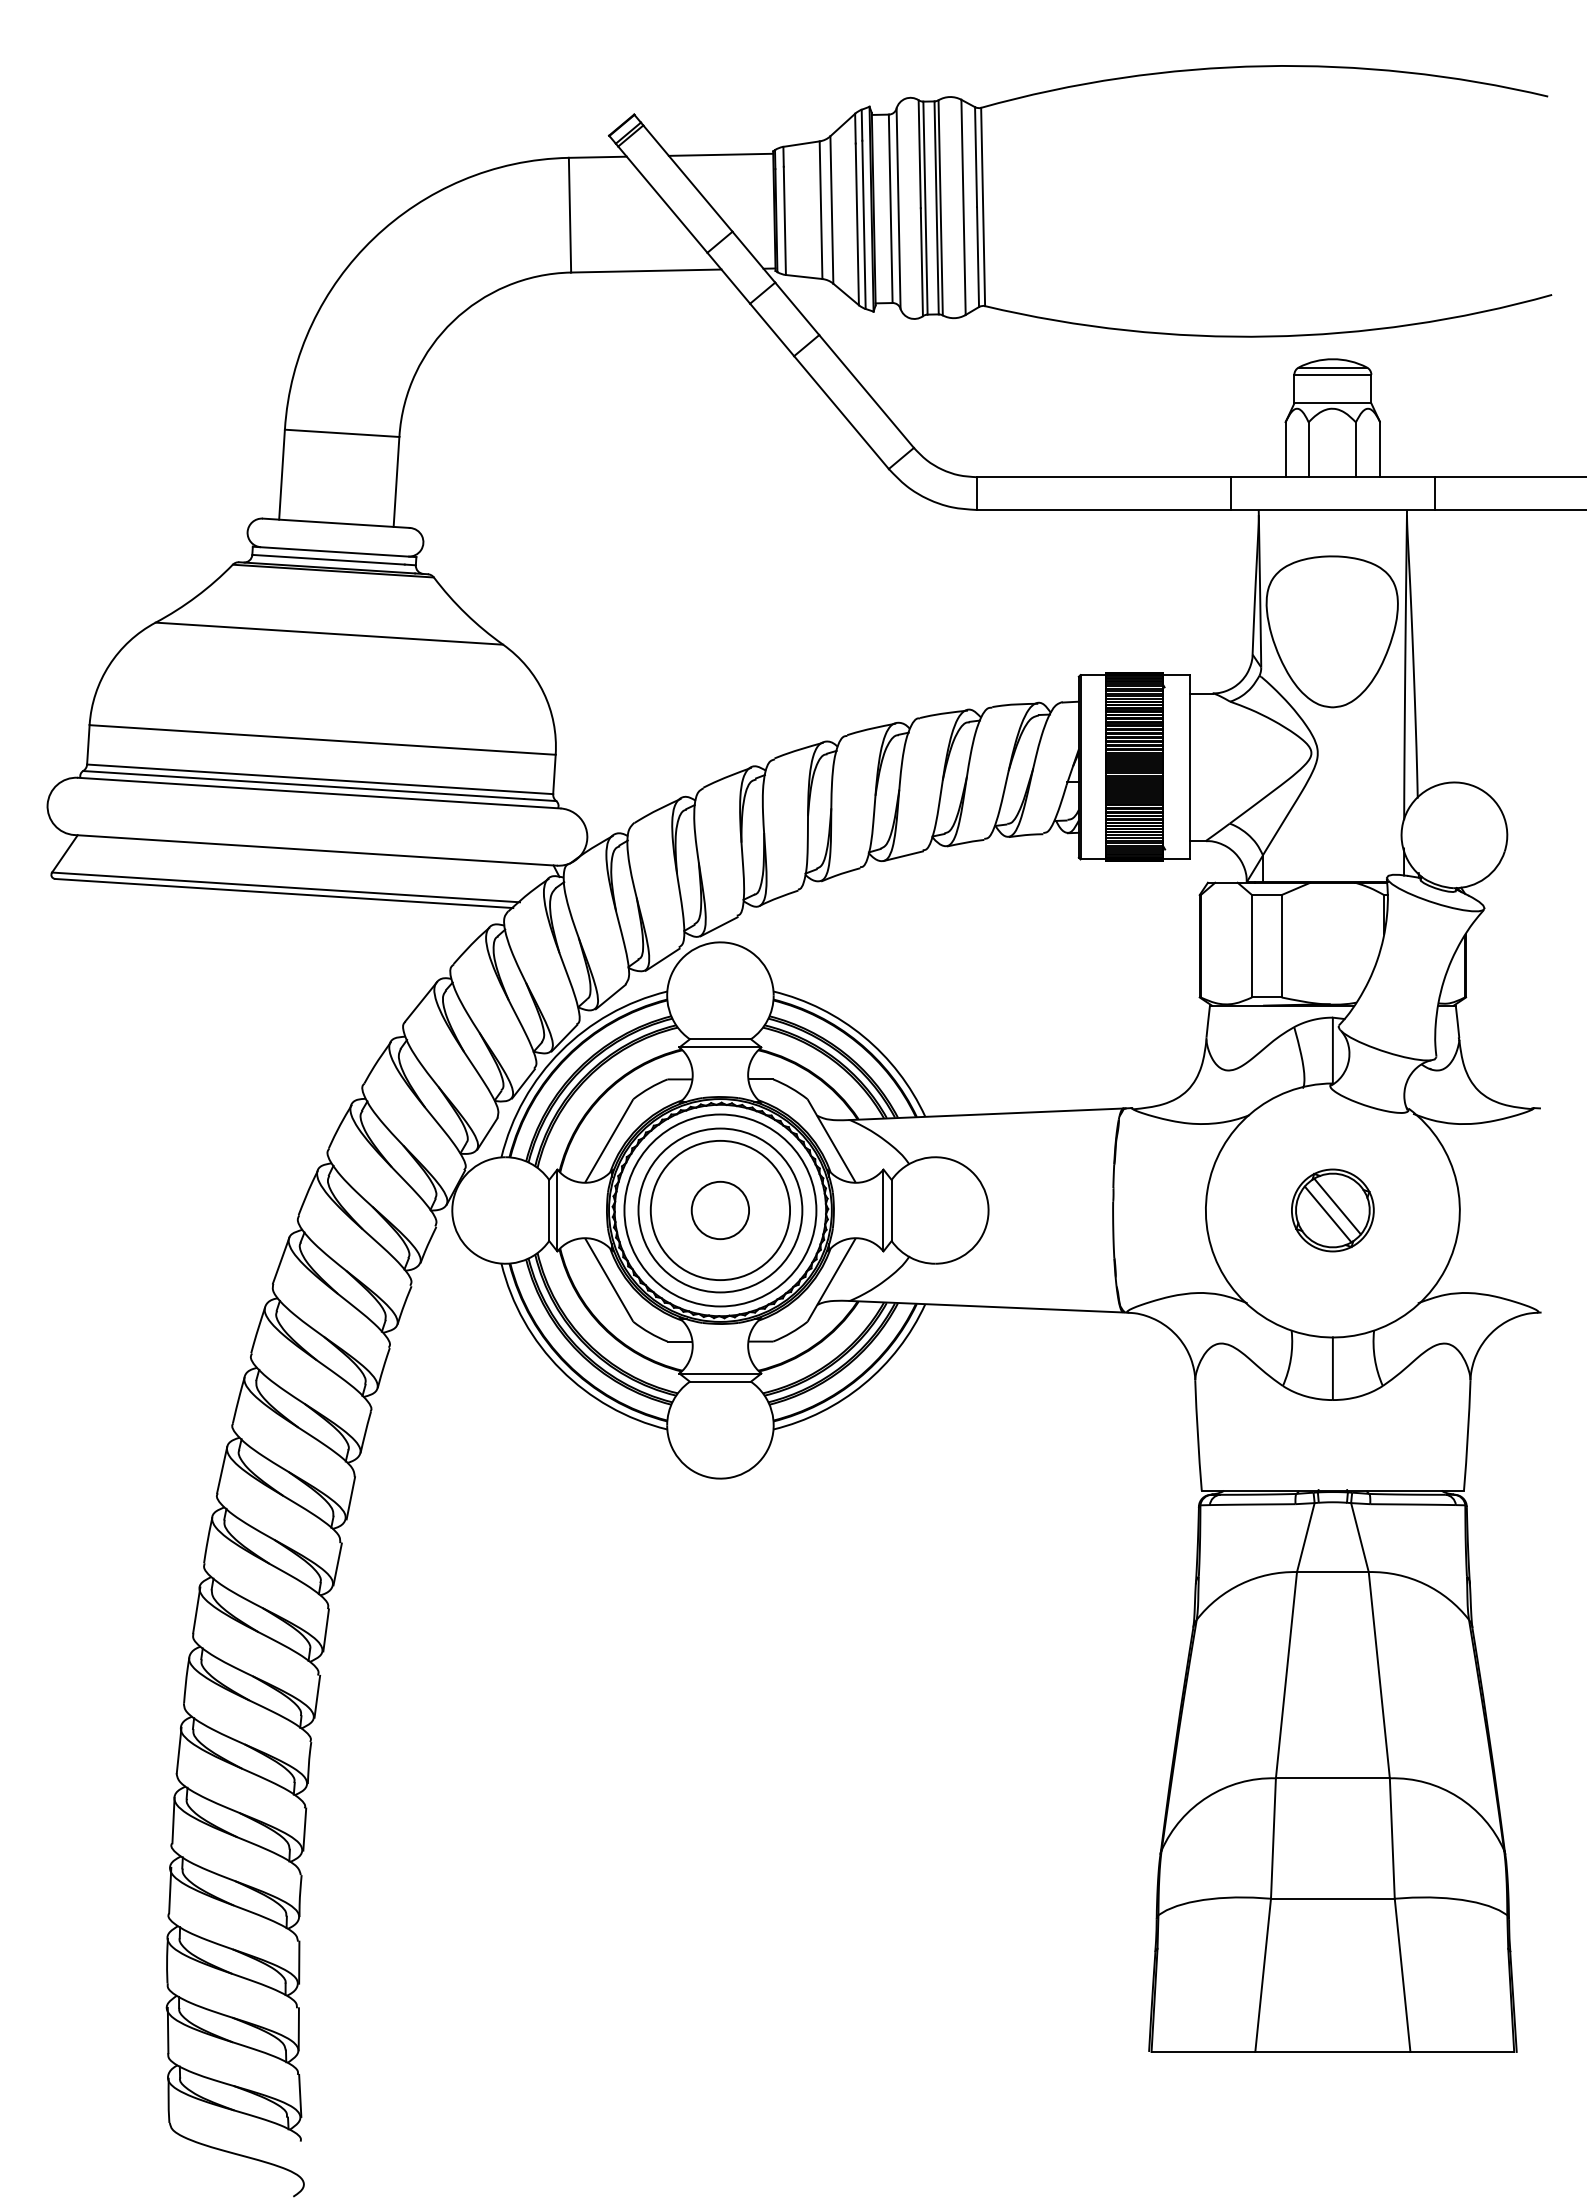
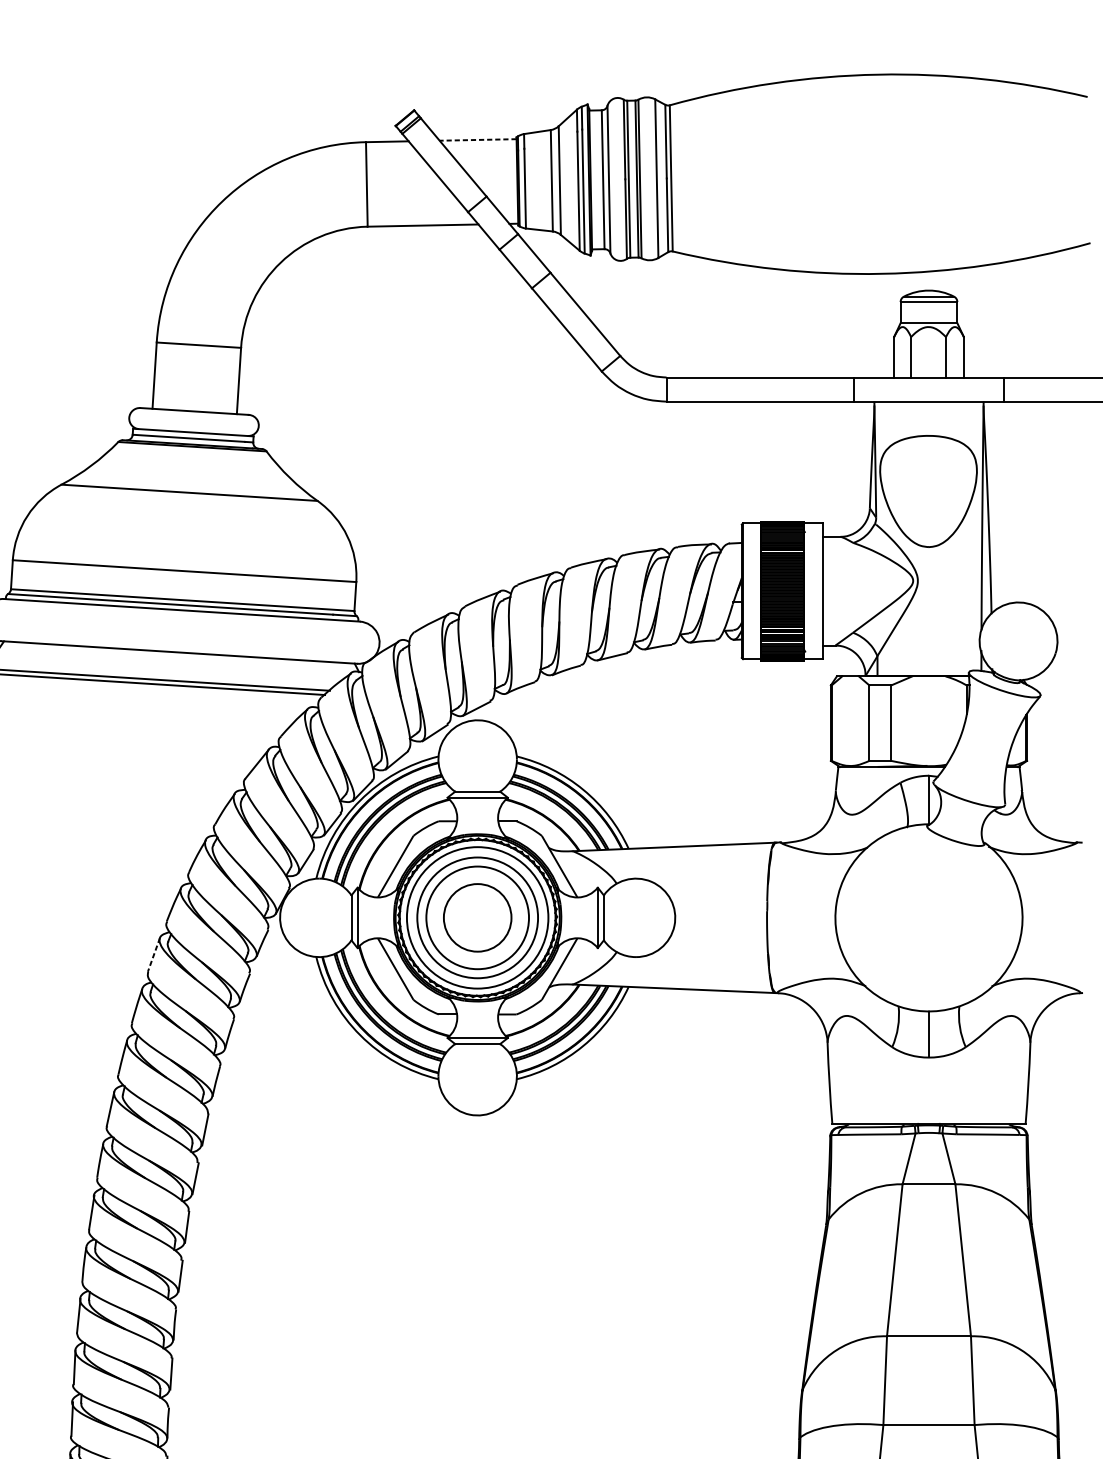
line: (720, 154) -> (477, 139), solid -> dashed
circle: (720, 1210) -> (477, 917), size x1.6
part: (1332, 1210) -> (928, 917), removed
line: (280, 1261) -> (153, 955), solid -> dashed

